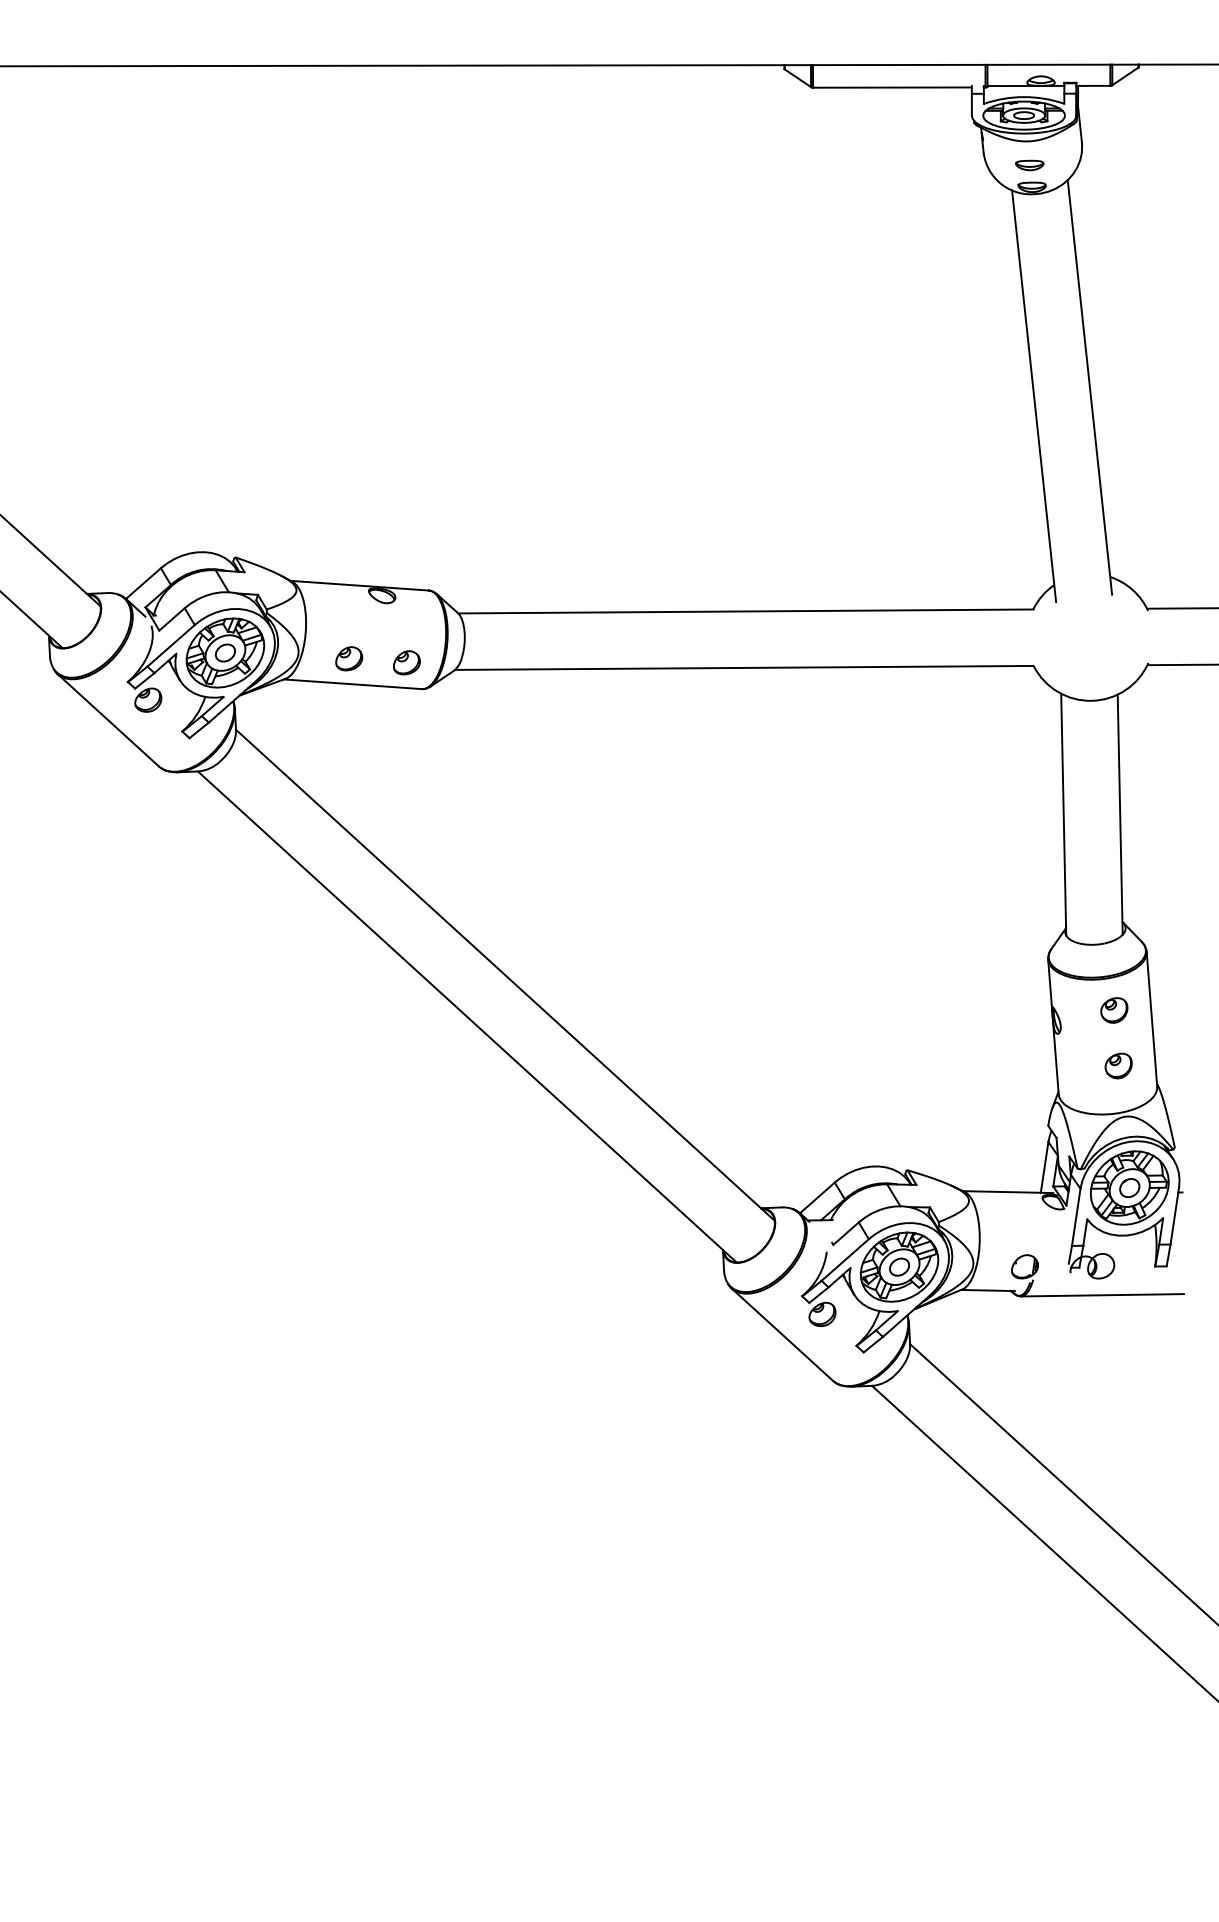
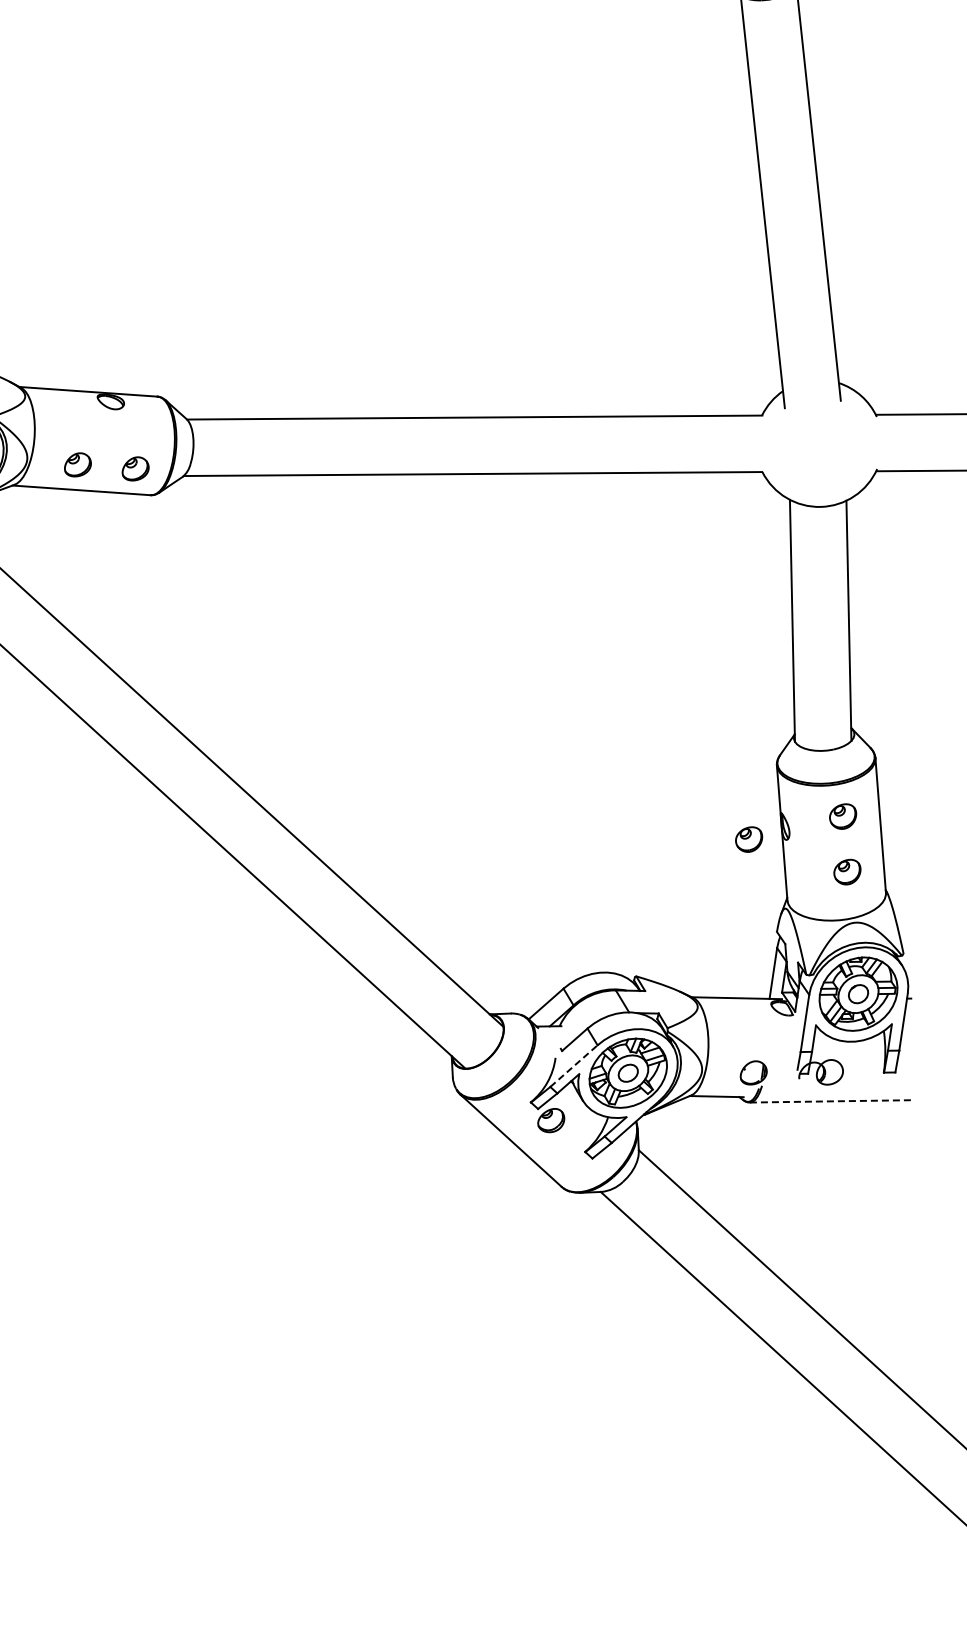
part: (1020, 1033) -> (749, 839), added
line: (845, 1260) -> (574, 1066), solid -> dashed
line: (1103, 1295) -> (832, 1101), solid -> dashed

